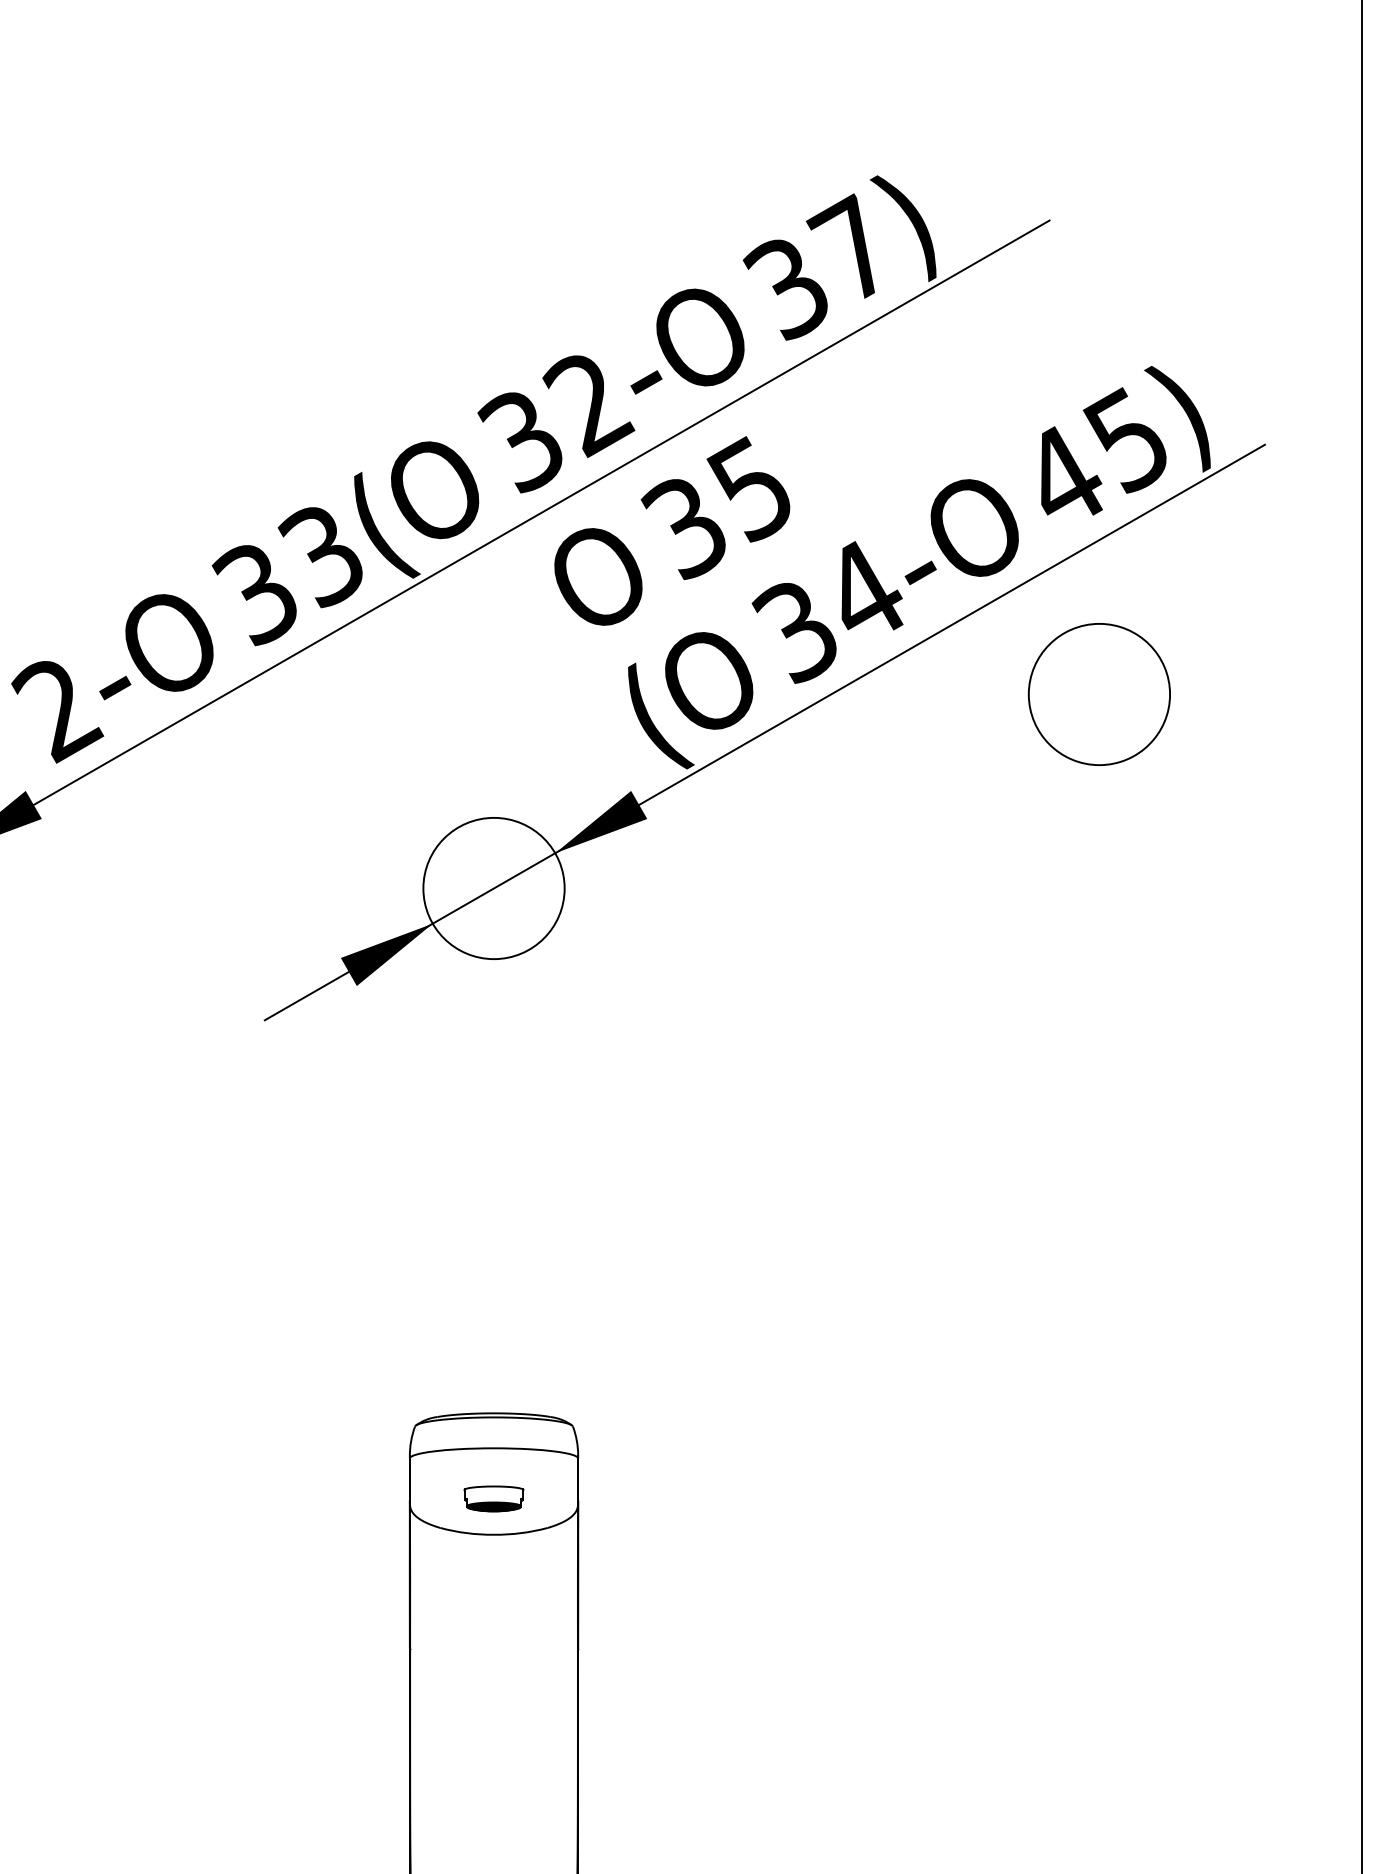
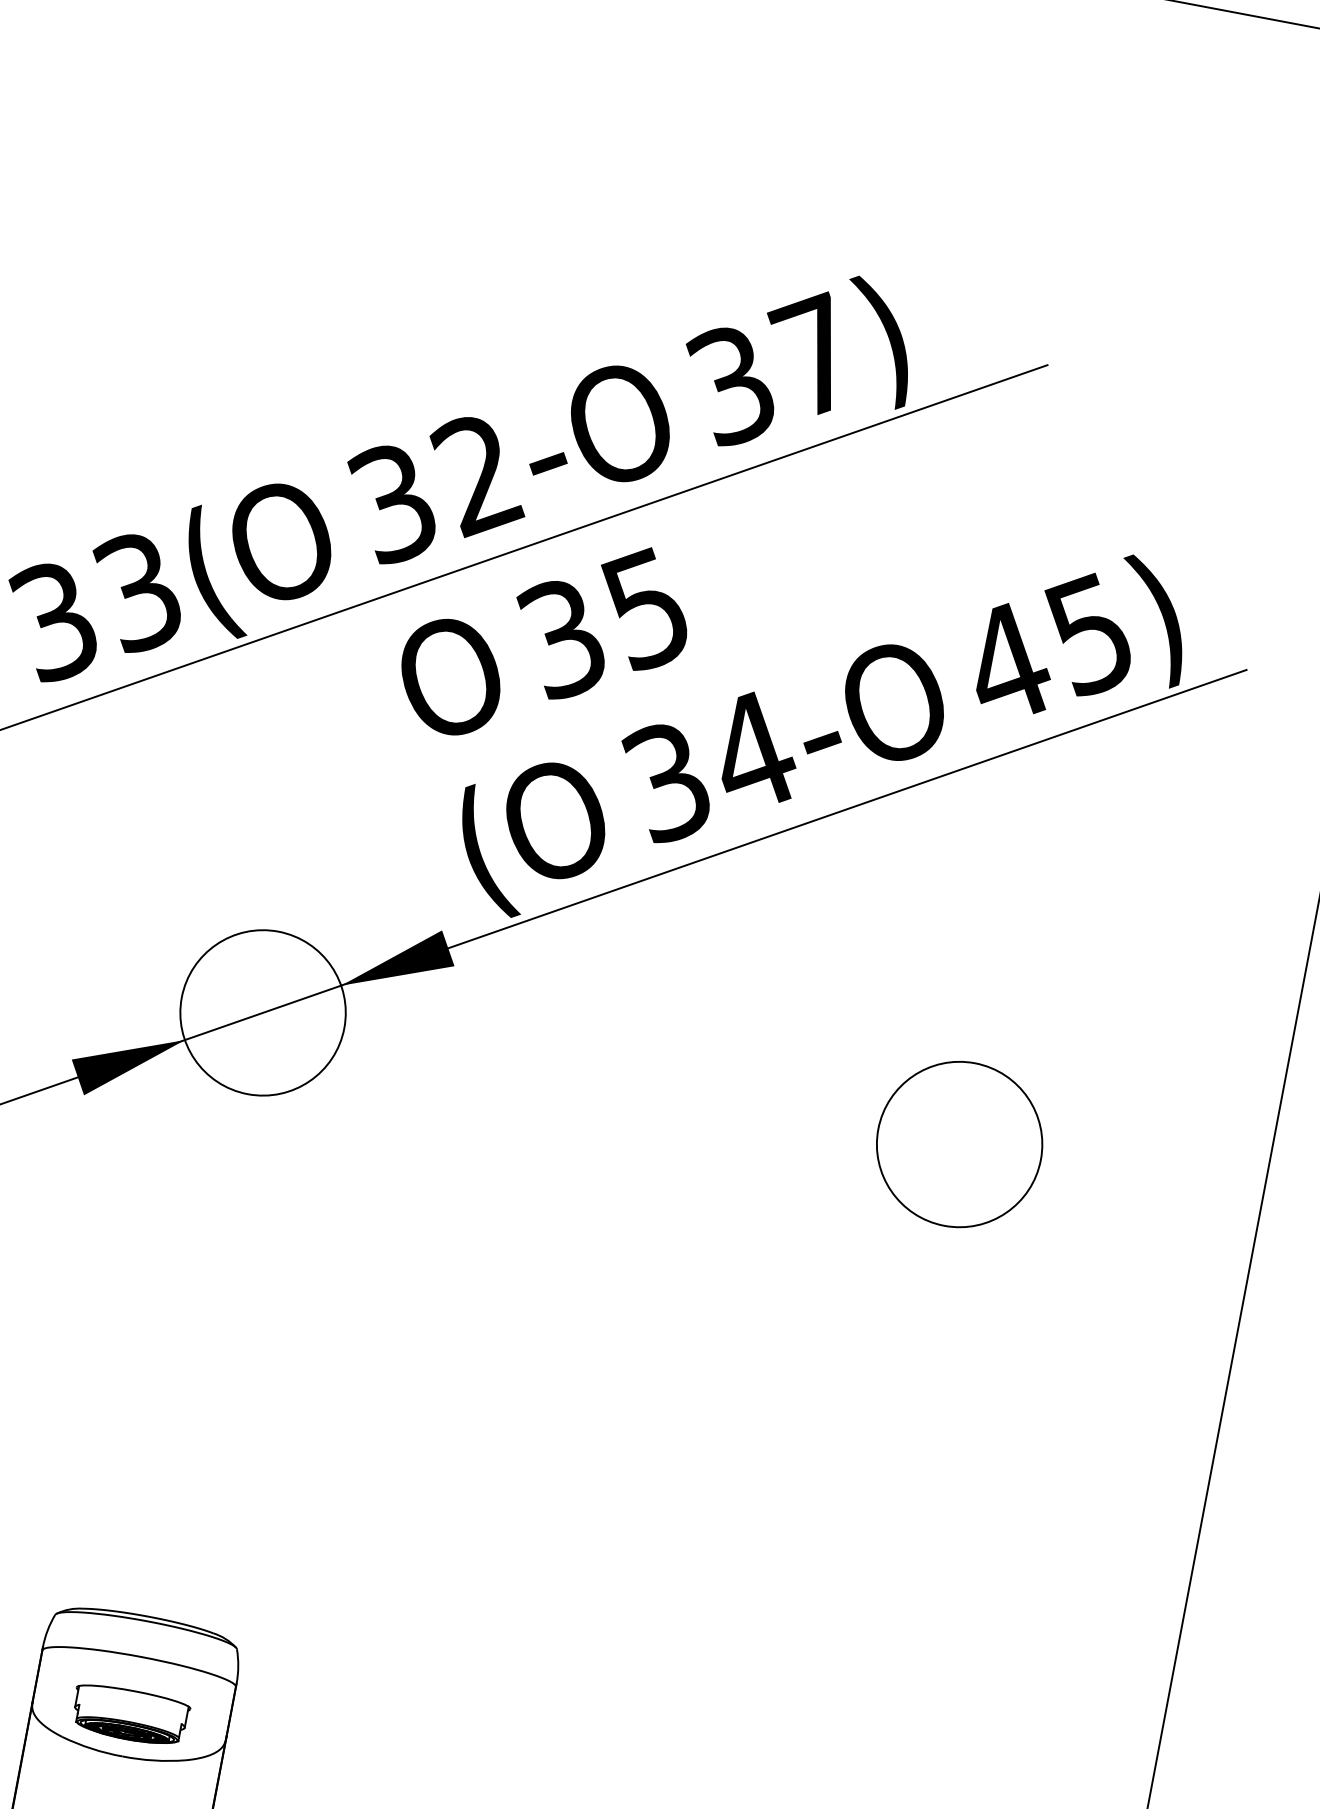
circle: (1098, 694) -> (958, 1144), moved
part: (493, 1498) -> (129, 1714), size x1.67

